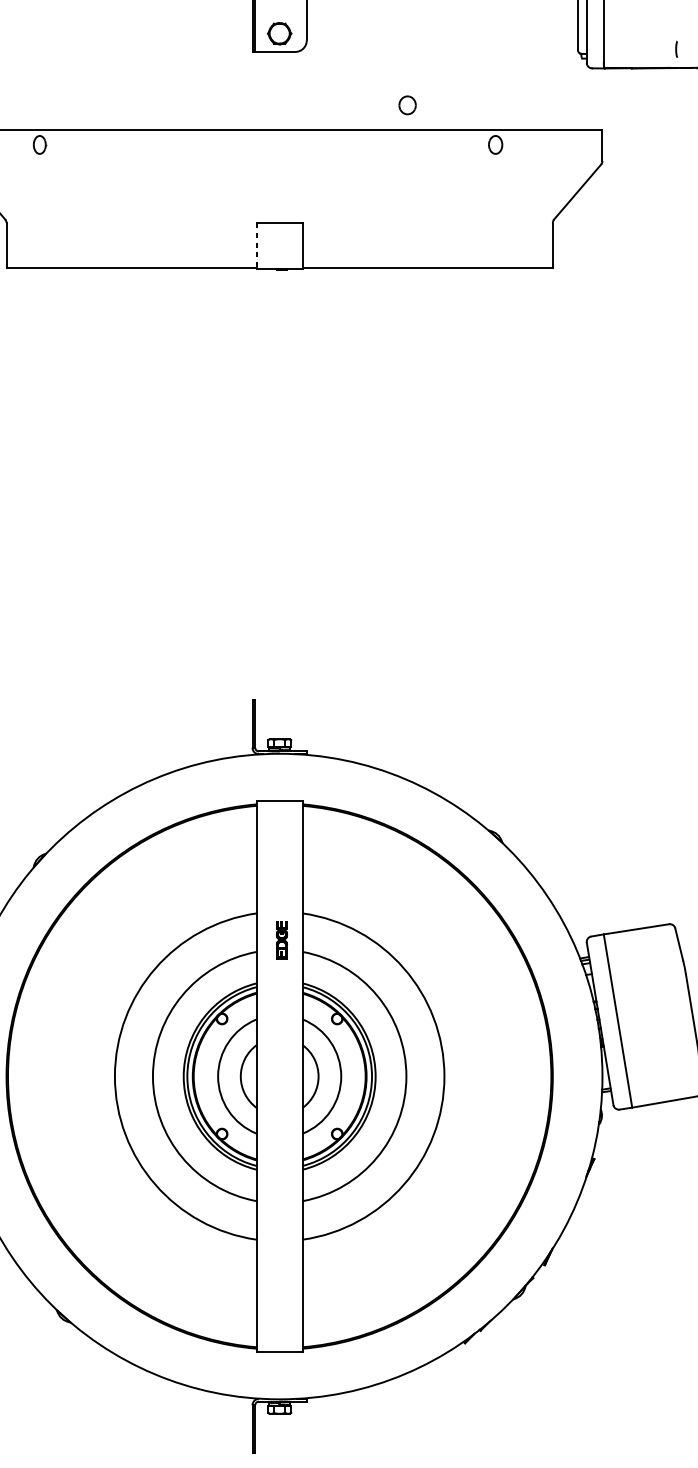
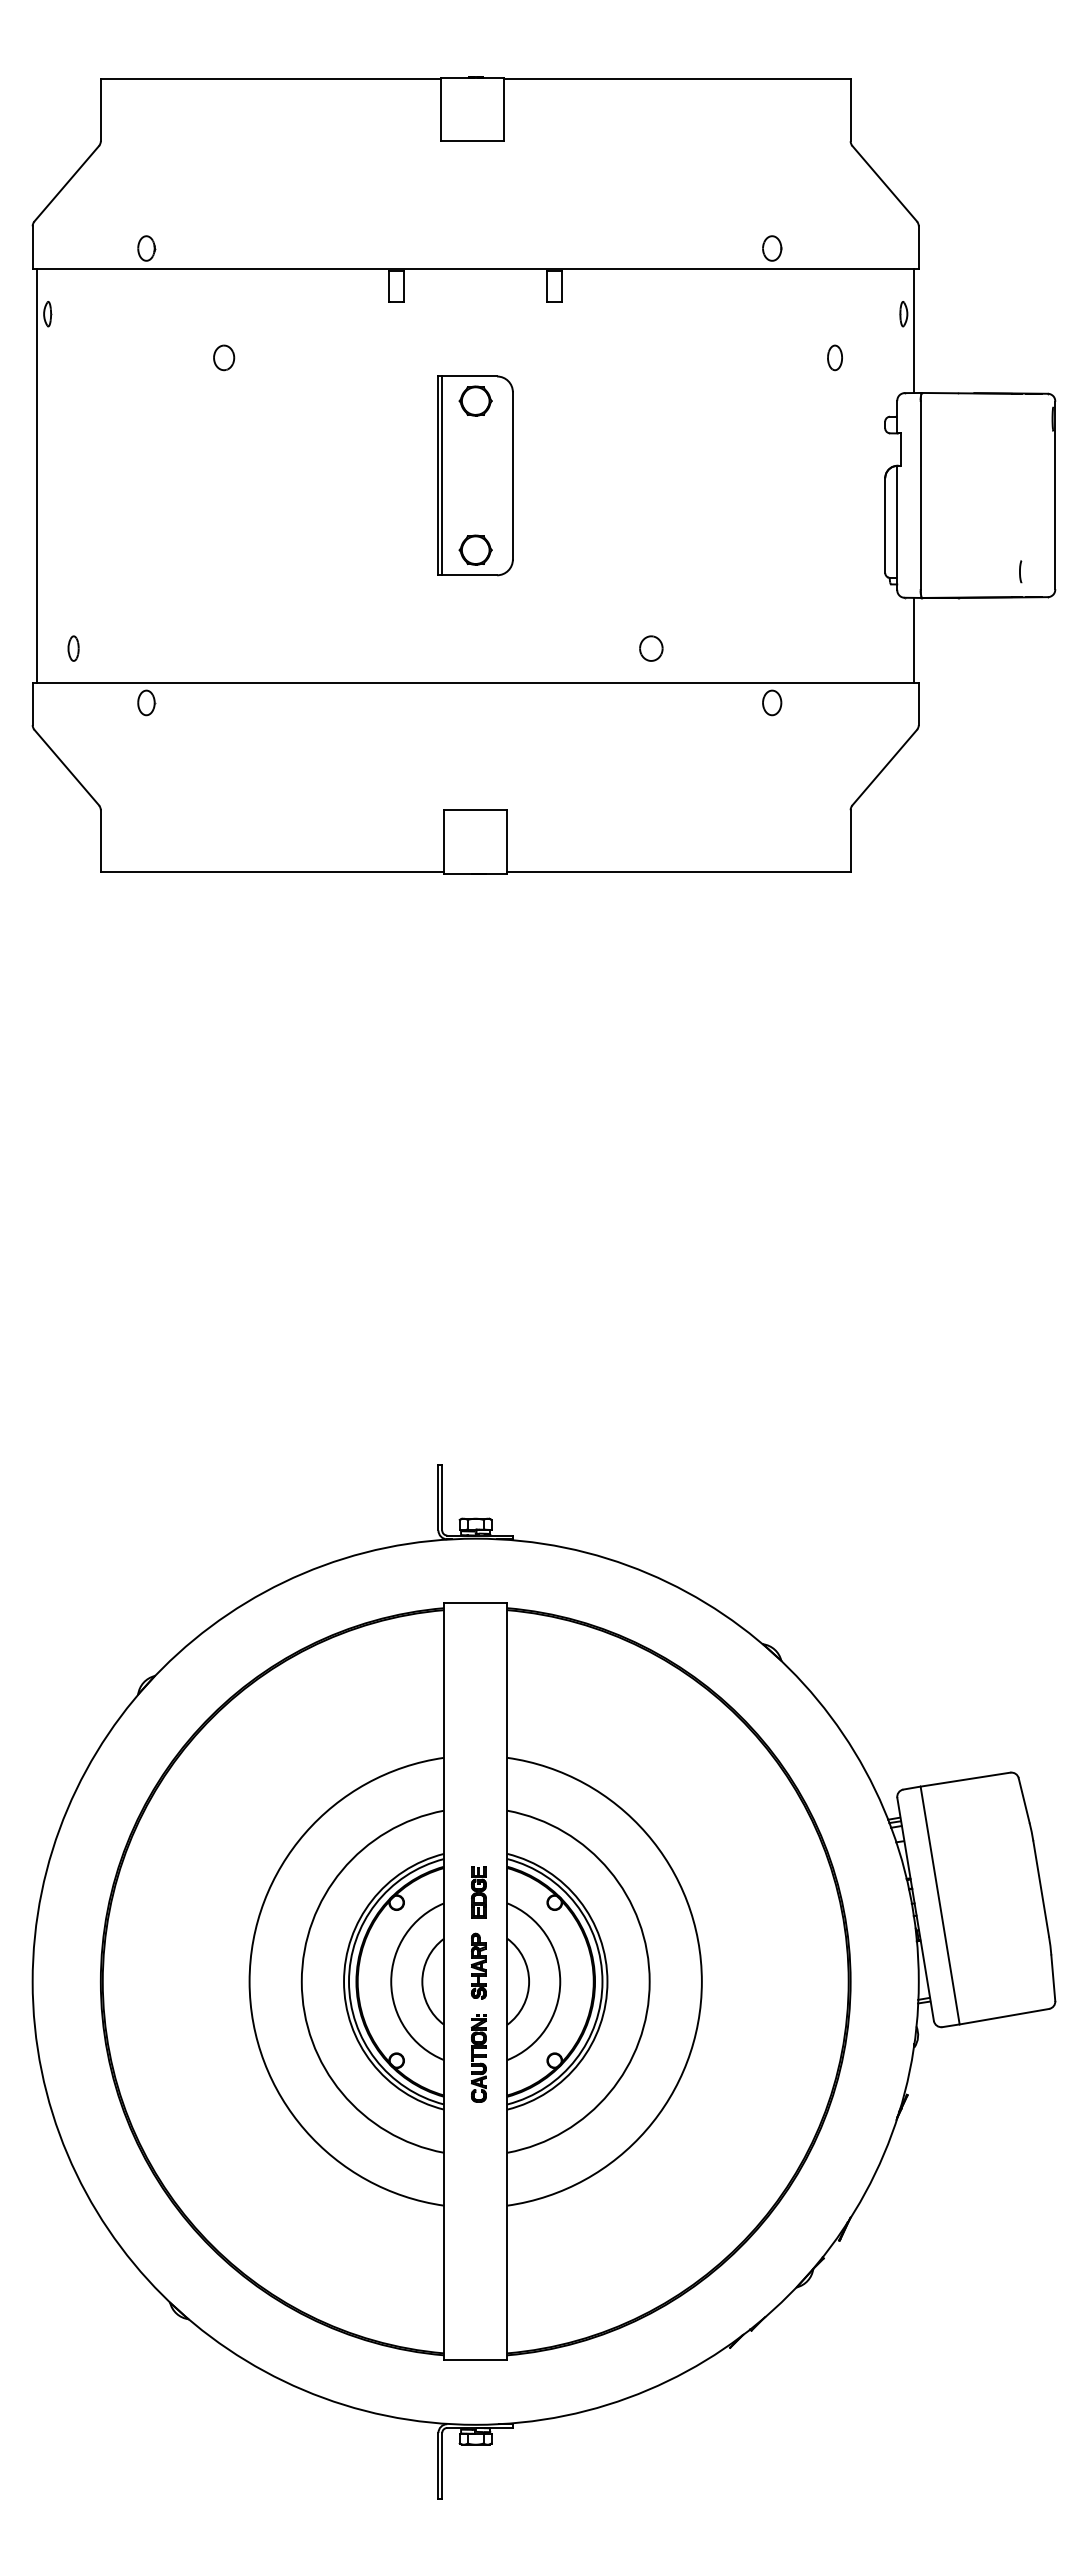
line: (599, 98) -> (914, 639), added
line: (256, 245) -> (444, 841), dashed -> solid
part: (281, 940) -> (478, 1892), moved
part: (281, 1064) -> (478, 1965), added
part: (281, 1132) -> (478, 2058), added

